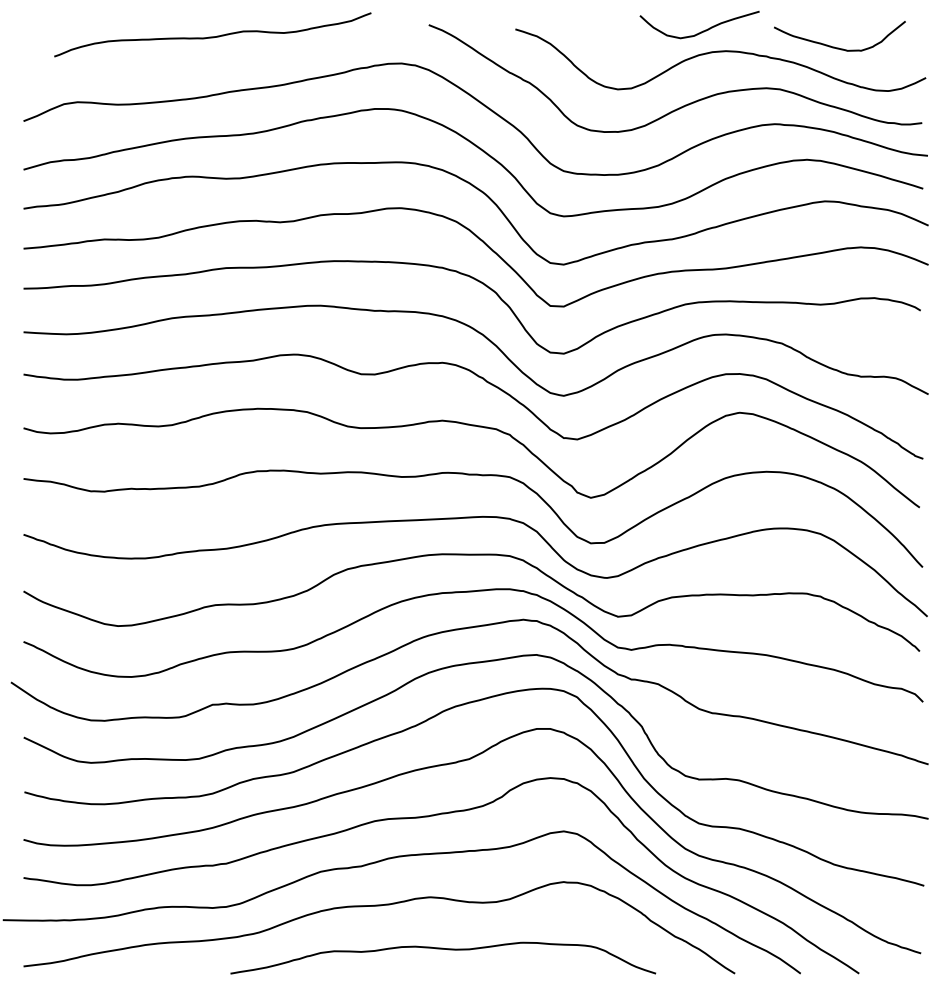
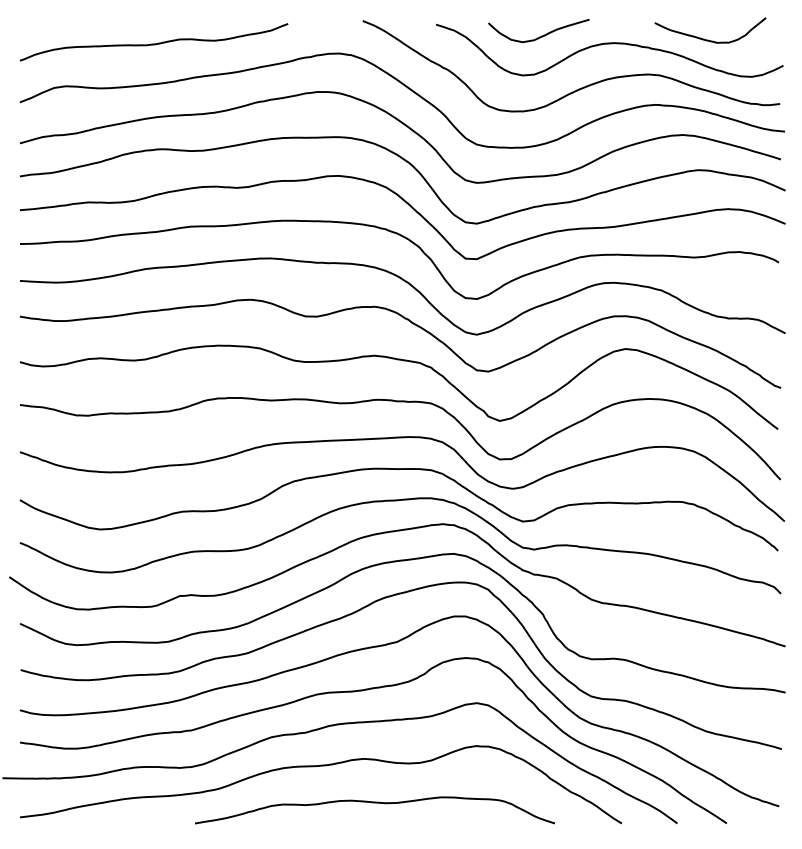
curve: (702, 30) -> (541, 35), moved
curve: (212, 36) -> (153, 43), moved

